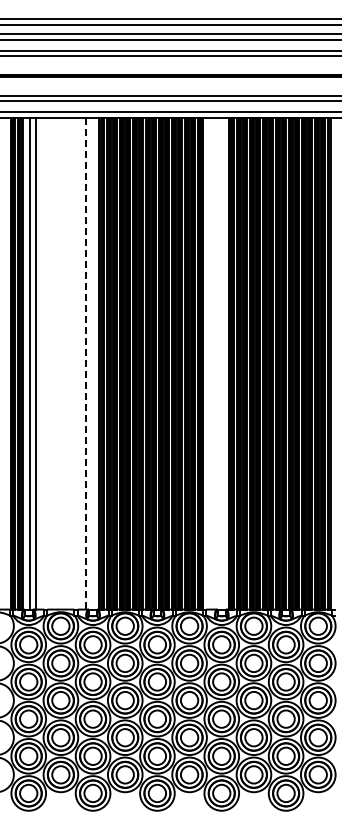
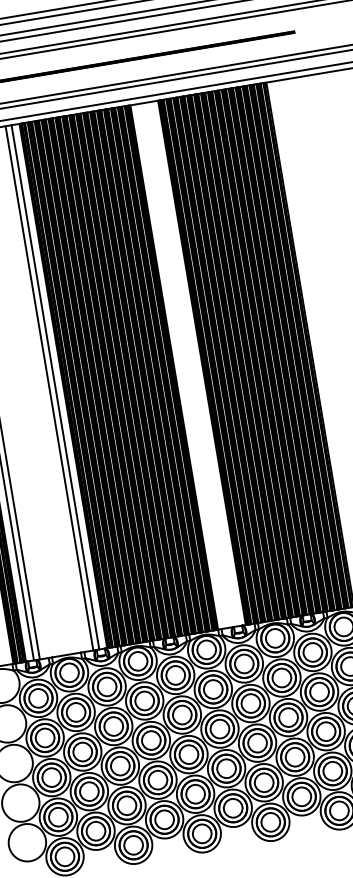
line: (86, 363) -> (49, 388), dashed -> solid
line: (91, 363) -> (55, 387), added

